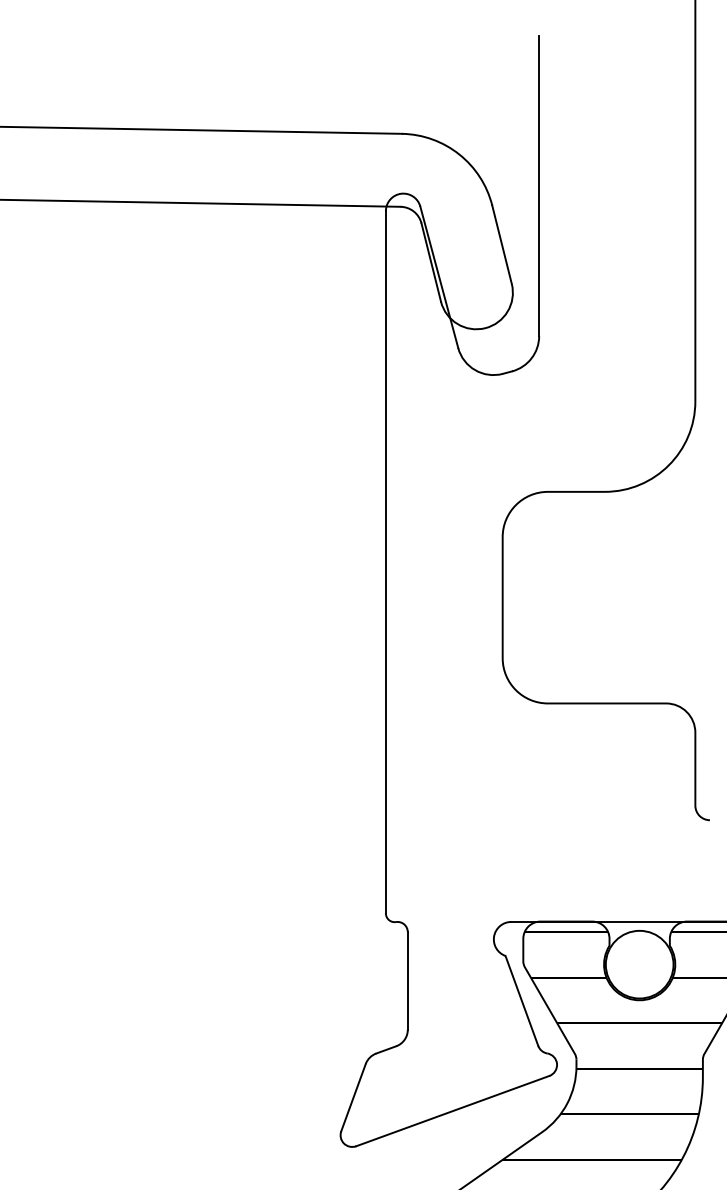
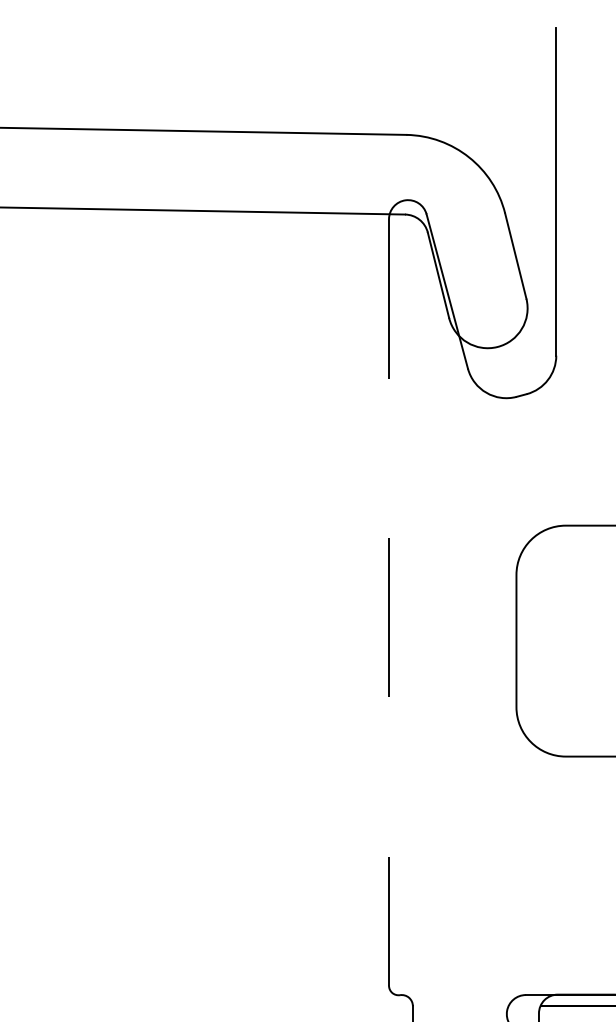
line: (385, 562) -> (388, 602), solid -> dashed

